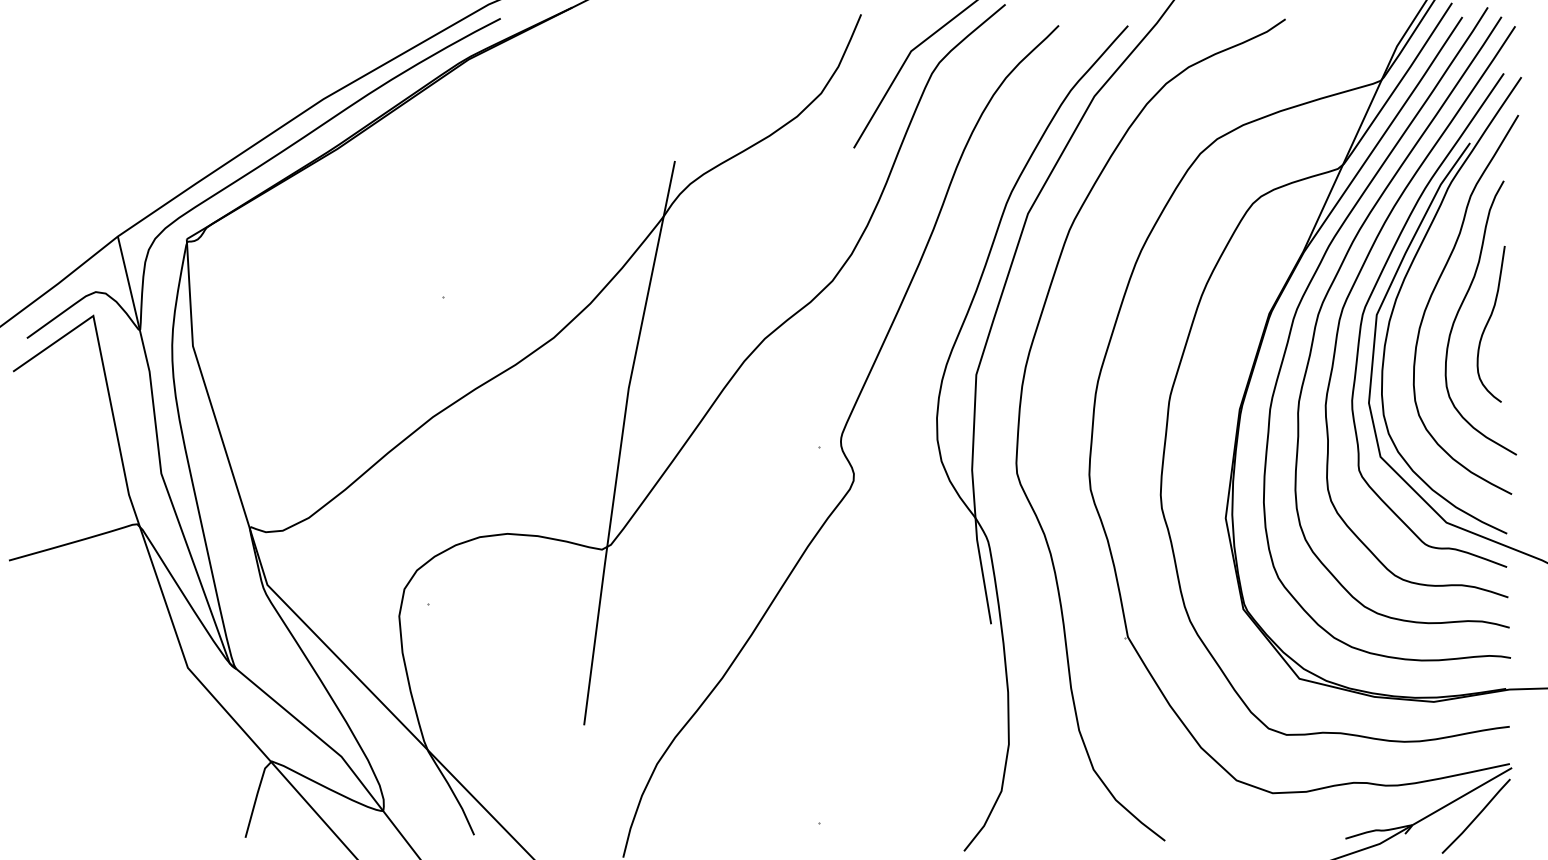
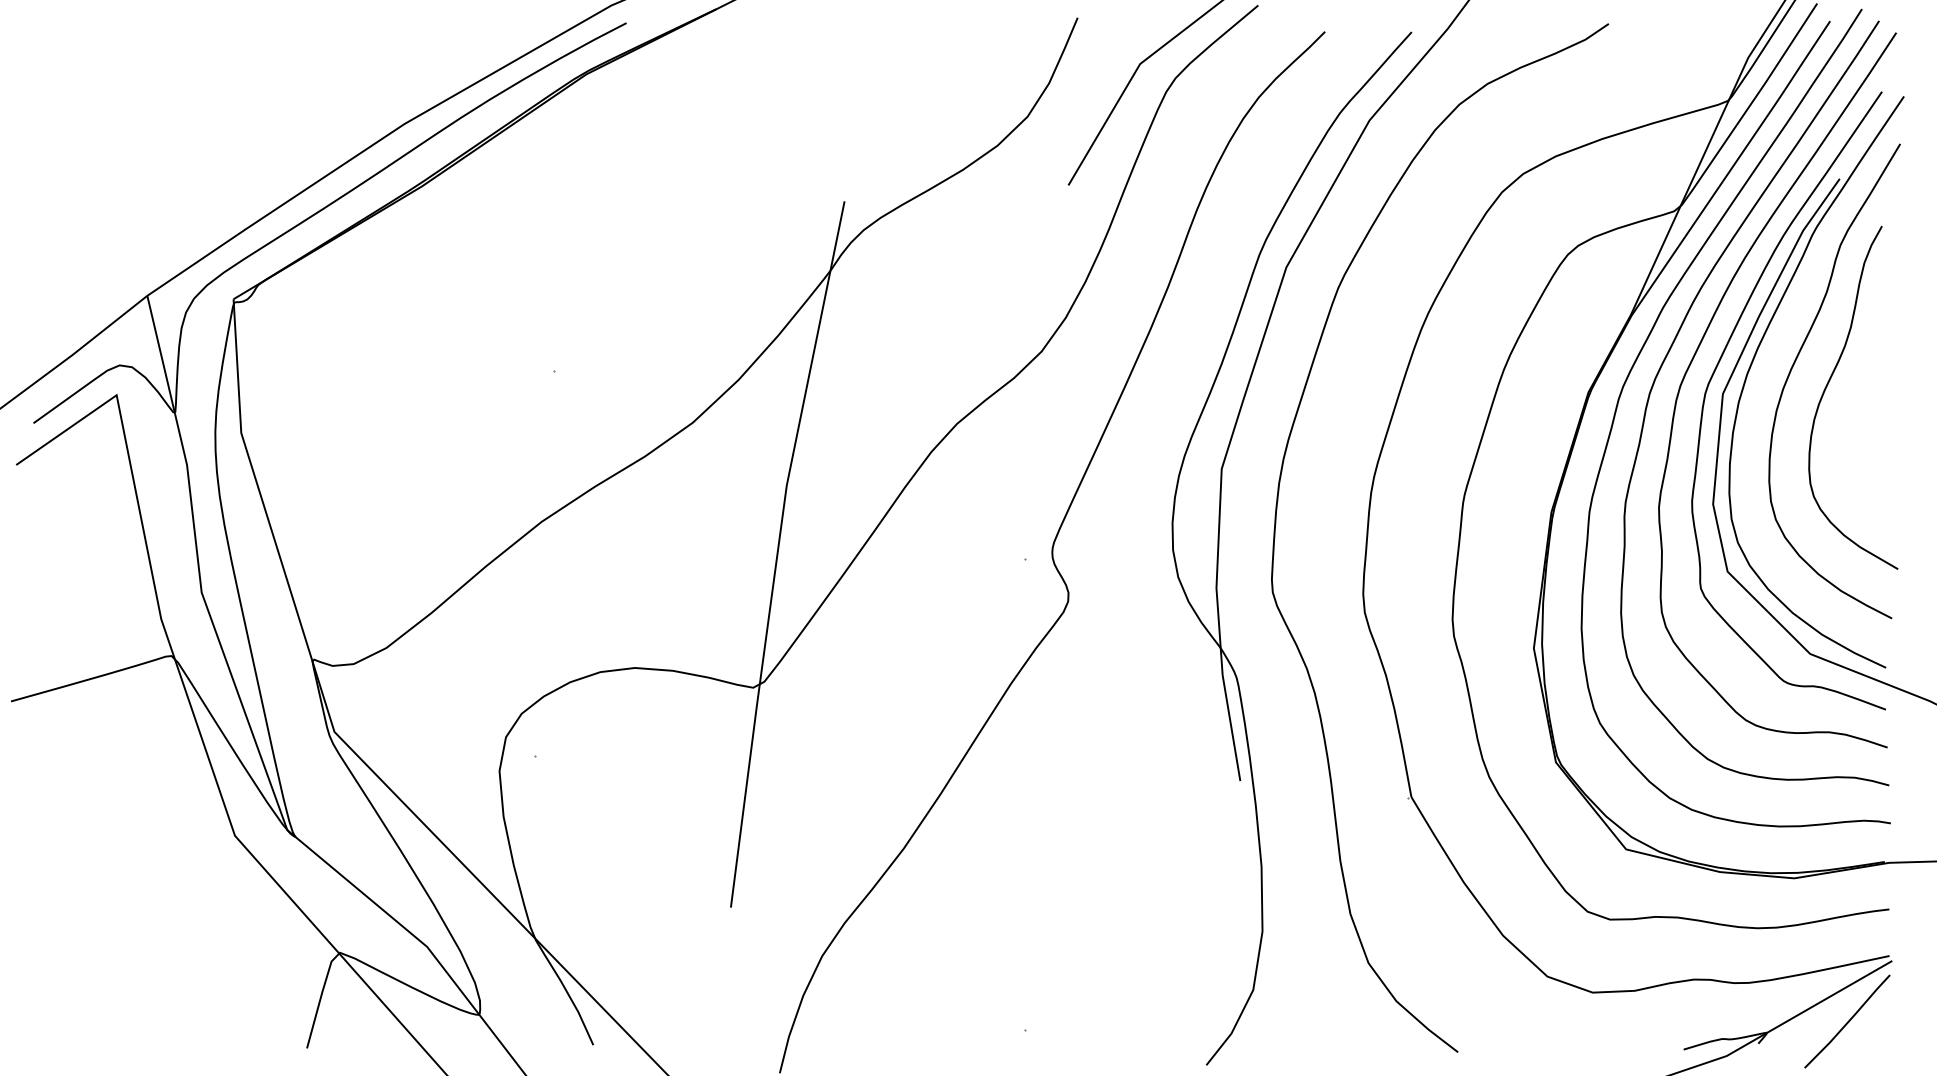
curve: (1488, 323) -> (1862, 404), removed

